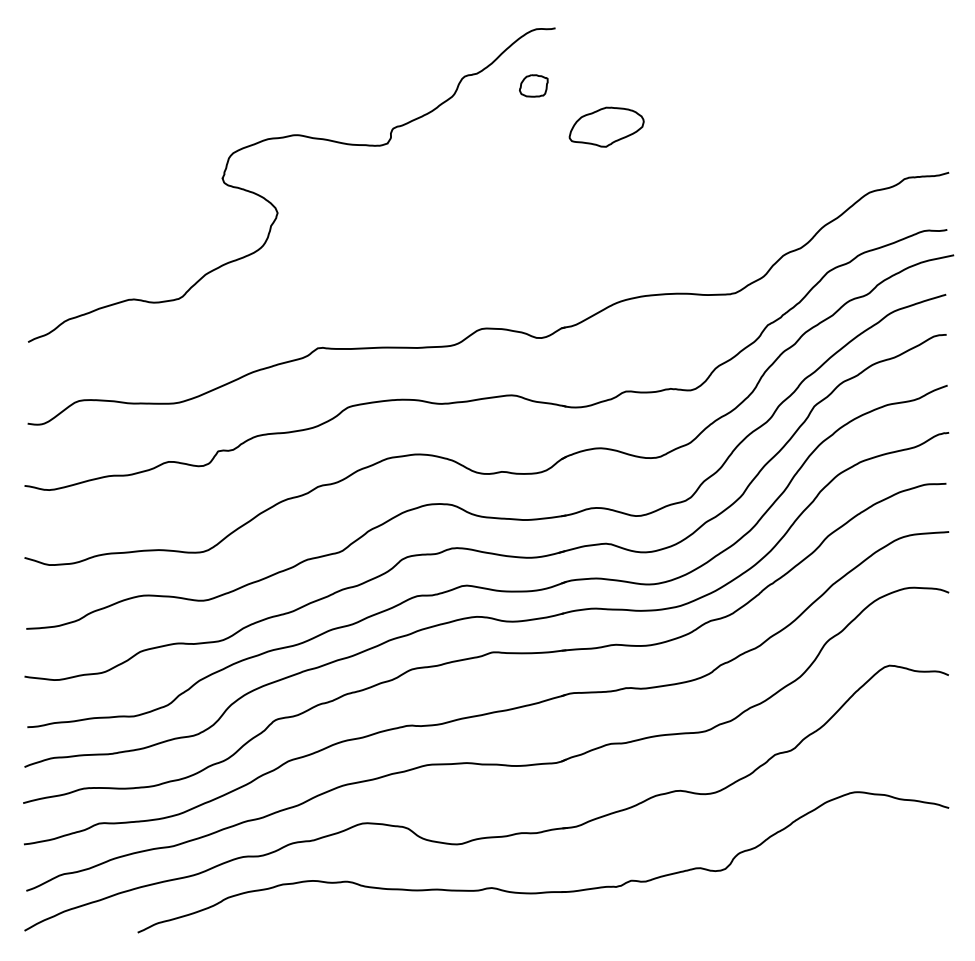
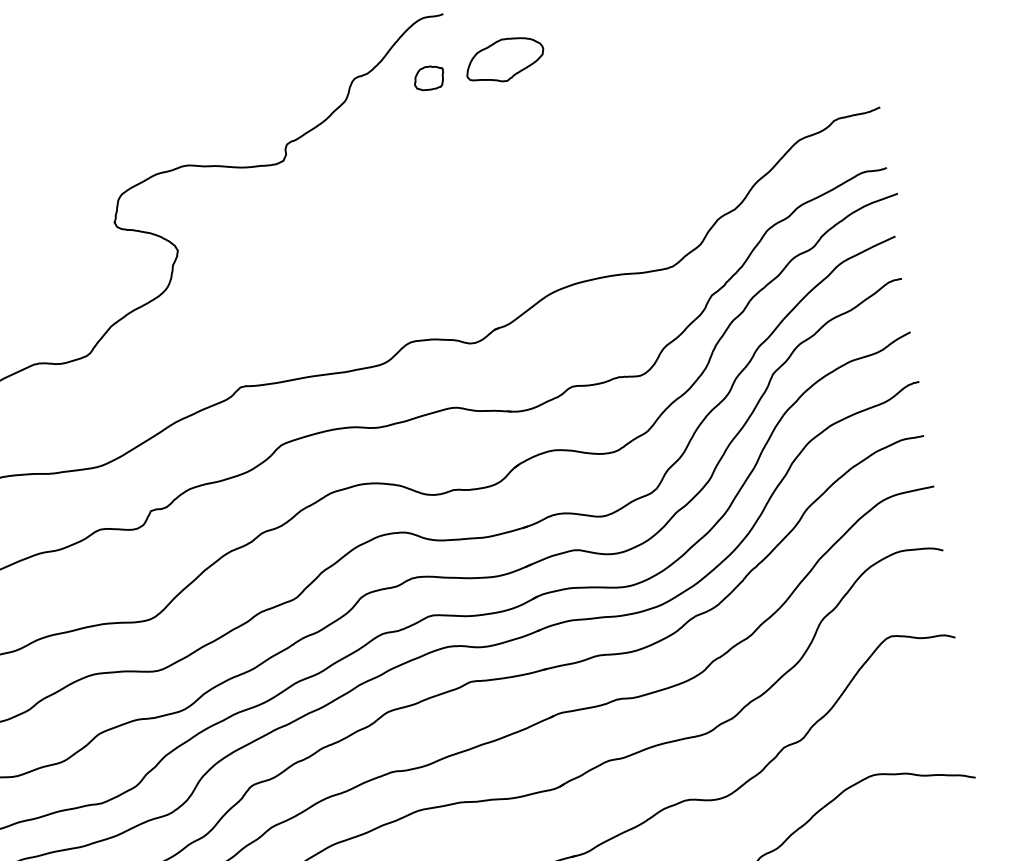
part: (606, 126) -> (504, 59), moved

